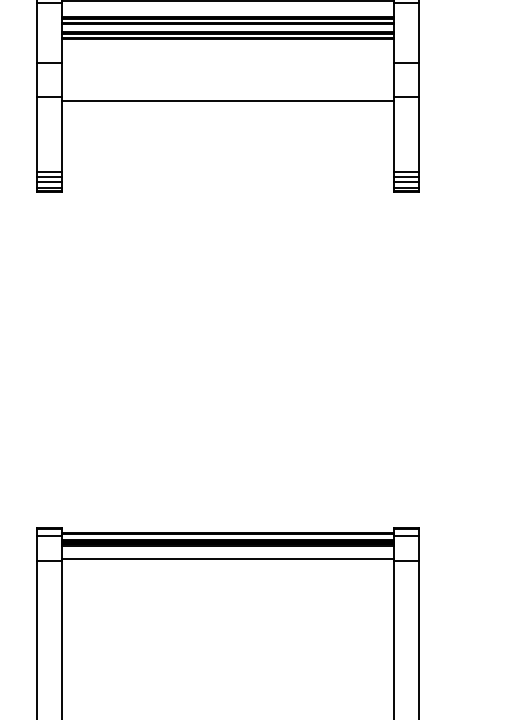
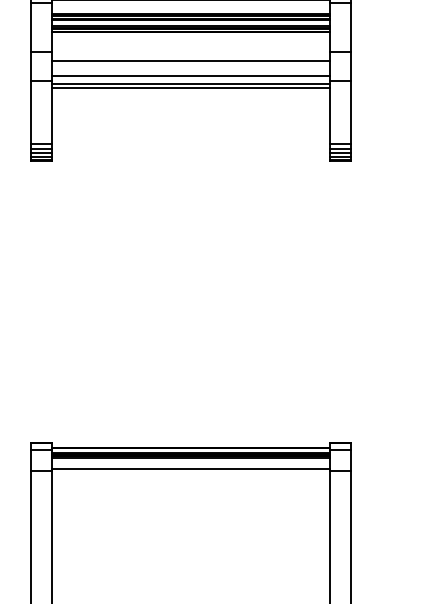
line: (228, 72) -> (191, 60), added
line: (228, 91) -> (191, 76), added
line: (228, 104) -> (191, 87), added

